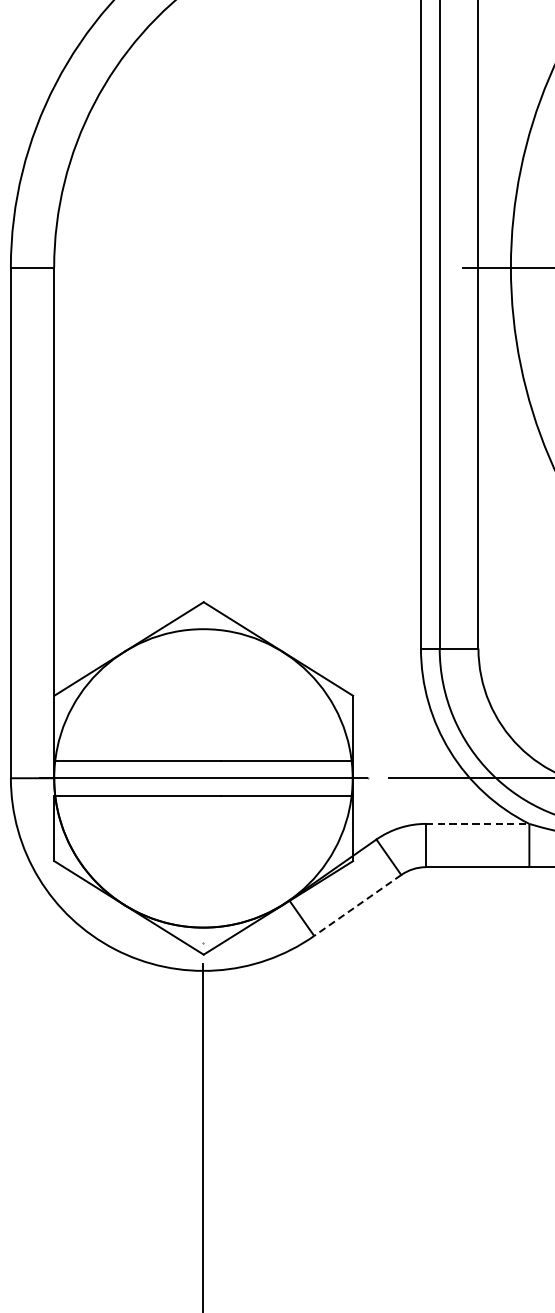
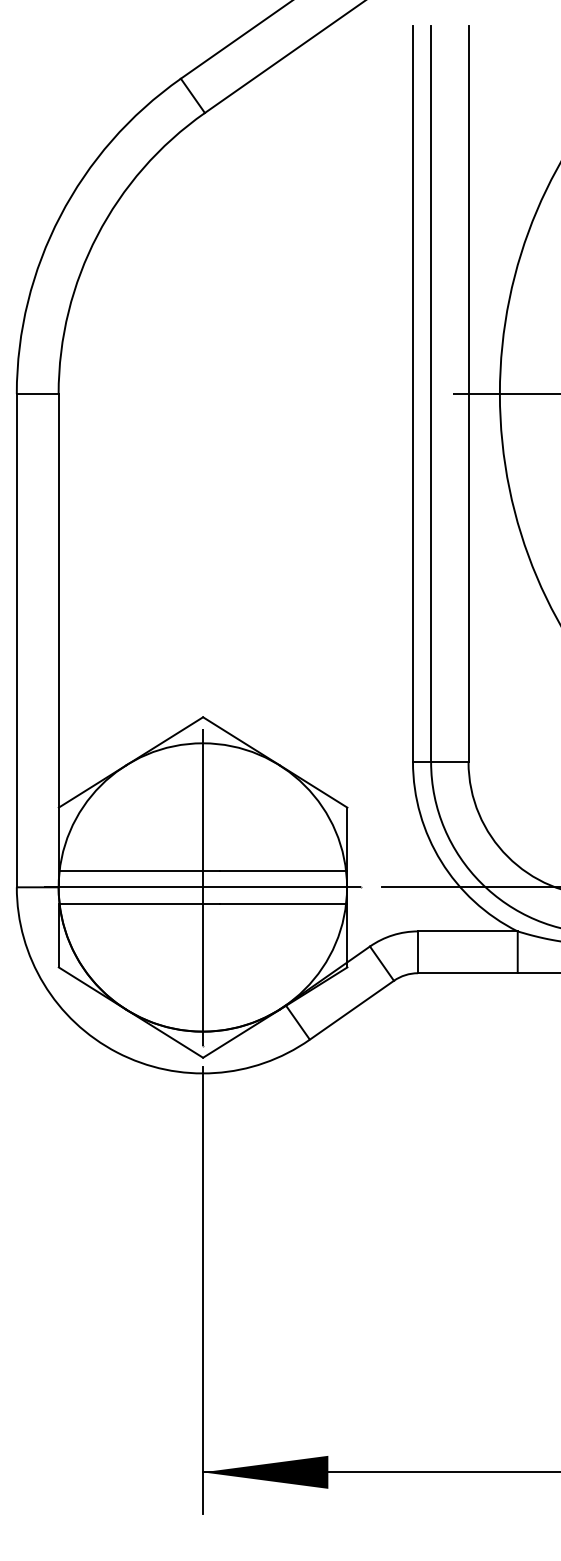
line: (203, 778) -> (202, 887), added
line: (477, 823) -> (467, 931), dashed -> solid
line: (357, 905) -> (351, 1010), dashed -> solid

